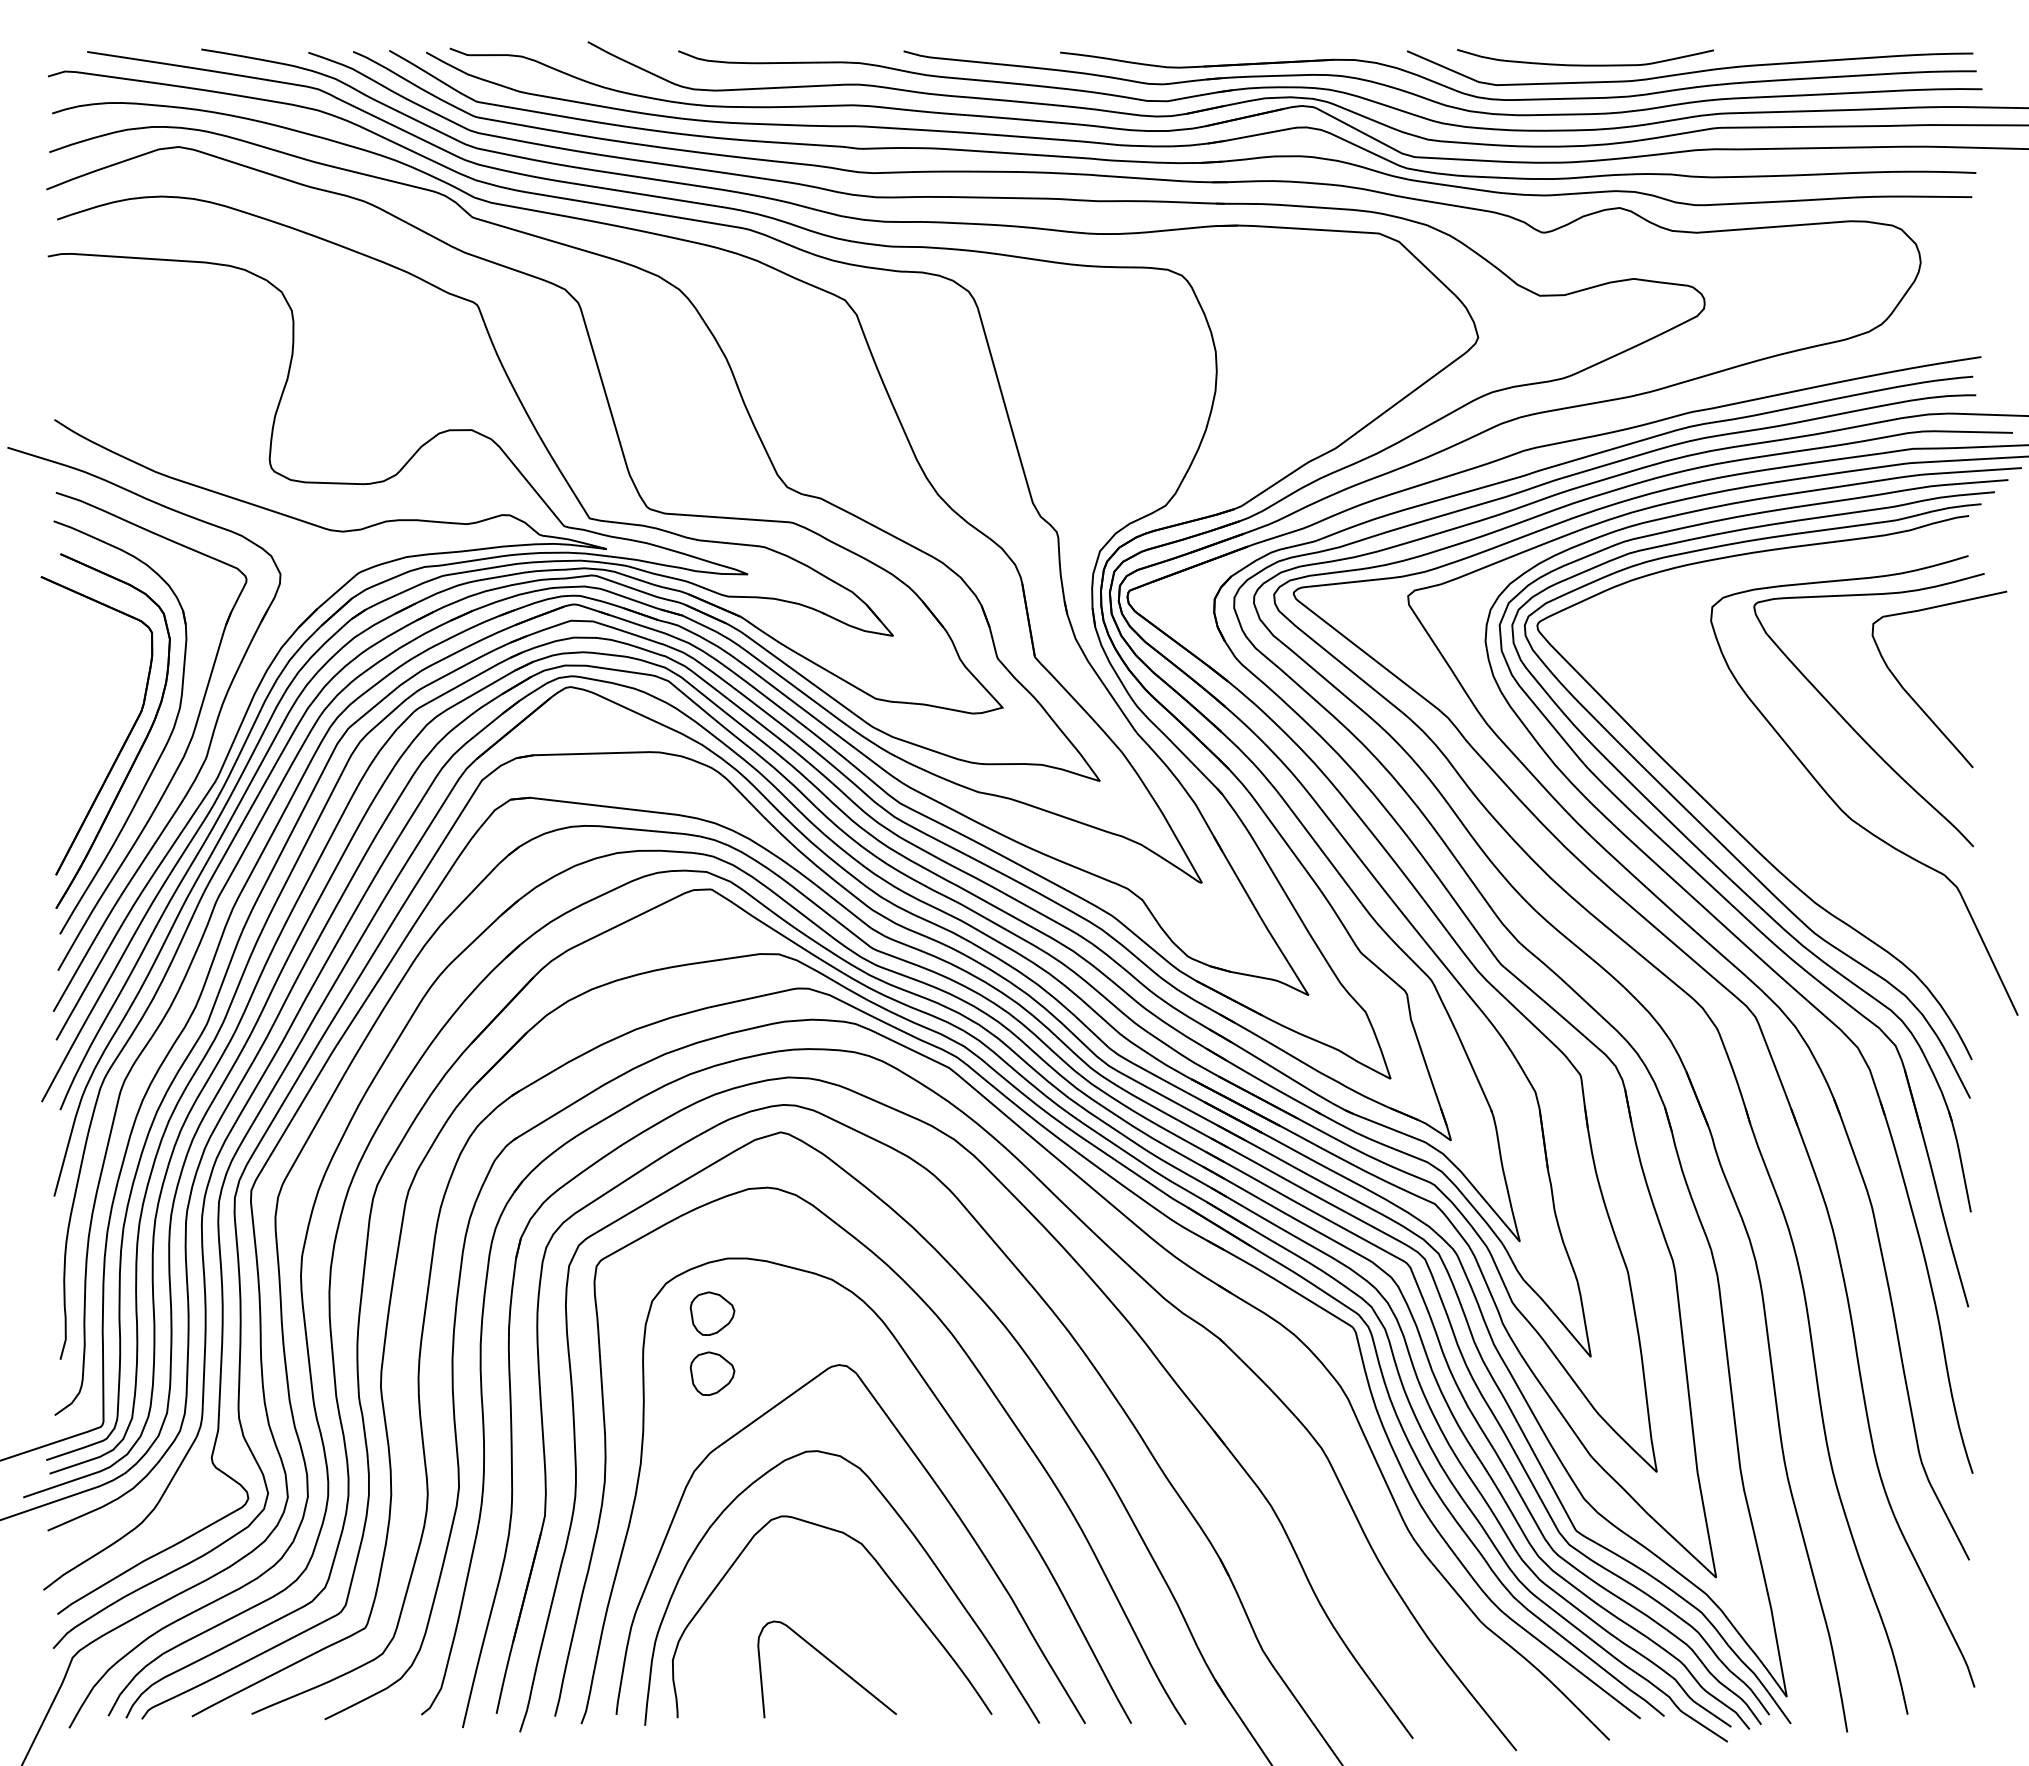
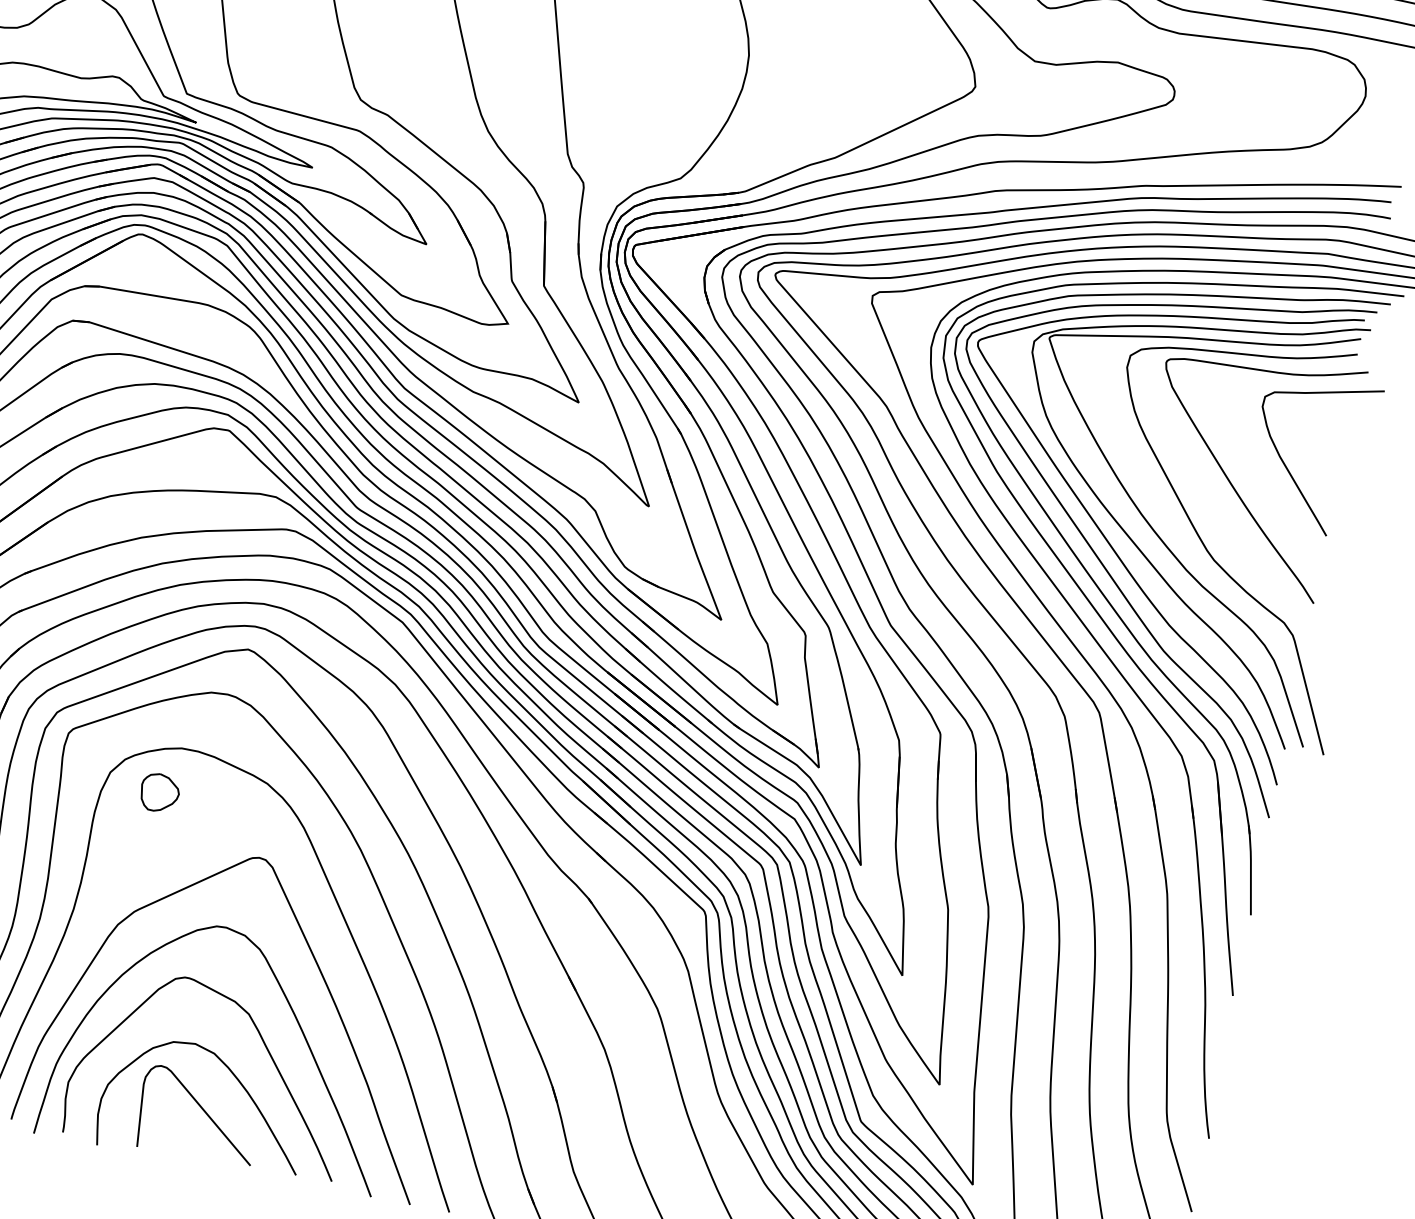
part: (1773, 794) -> (1151, 525), added
part: (712, 1373) -> (149, 844), removed
curve: (864, 1622) -> (238, 1081), added

